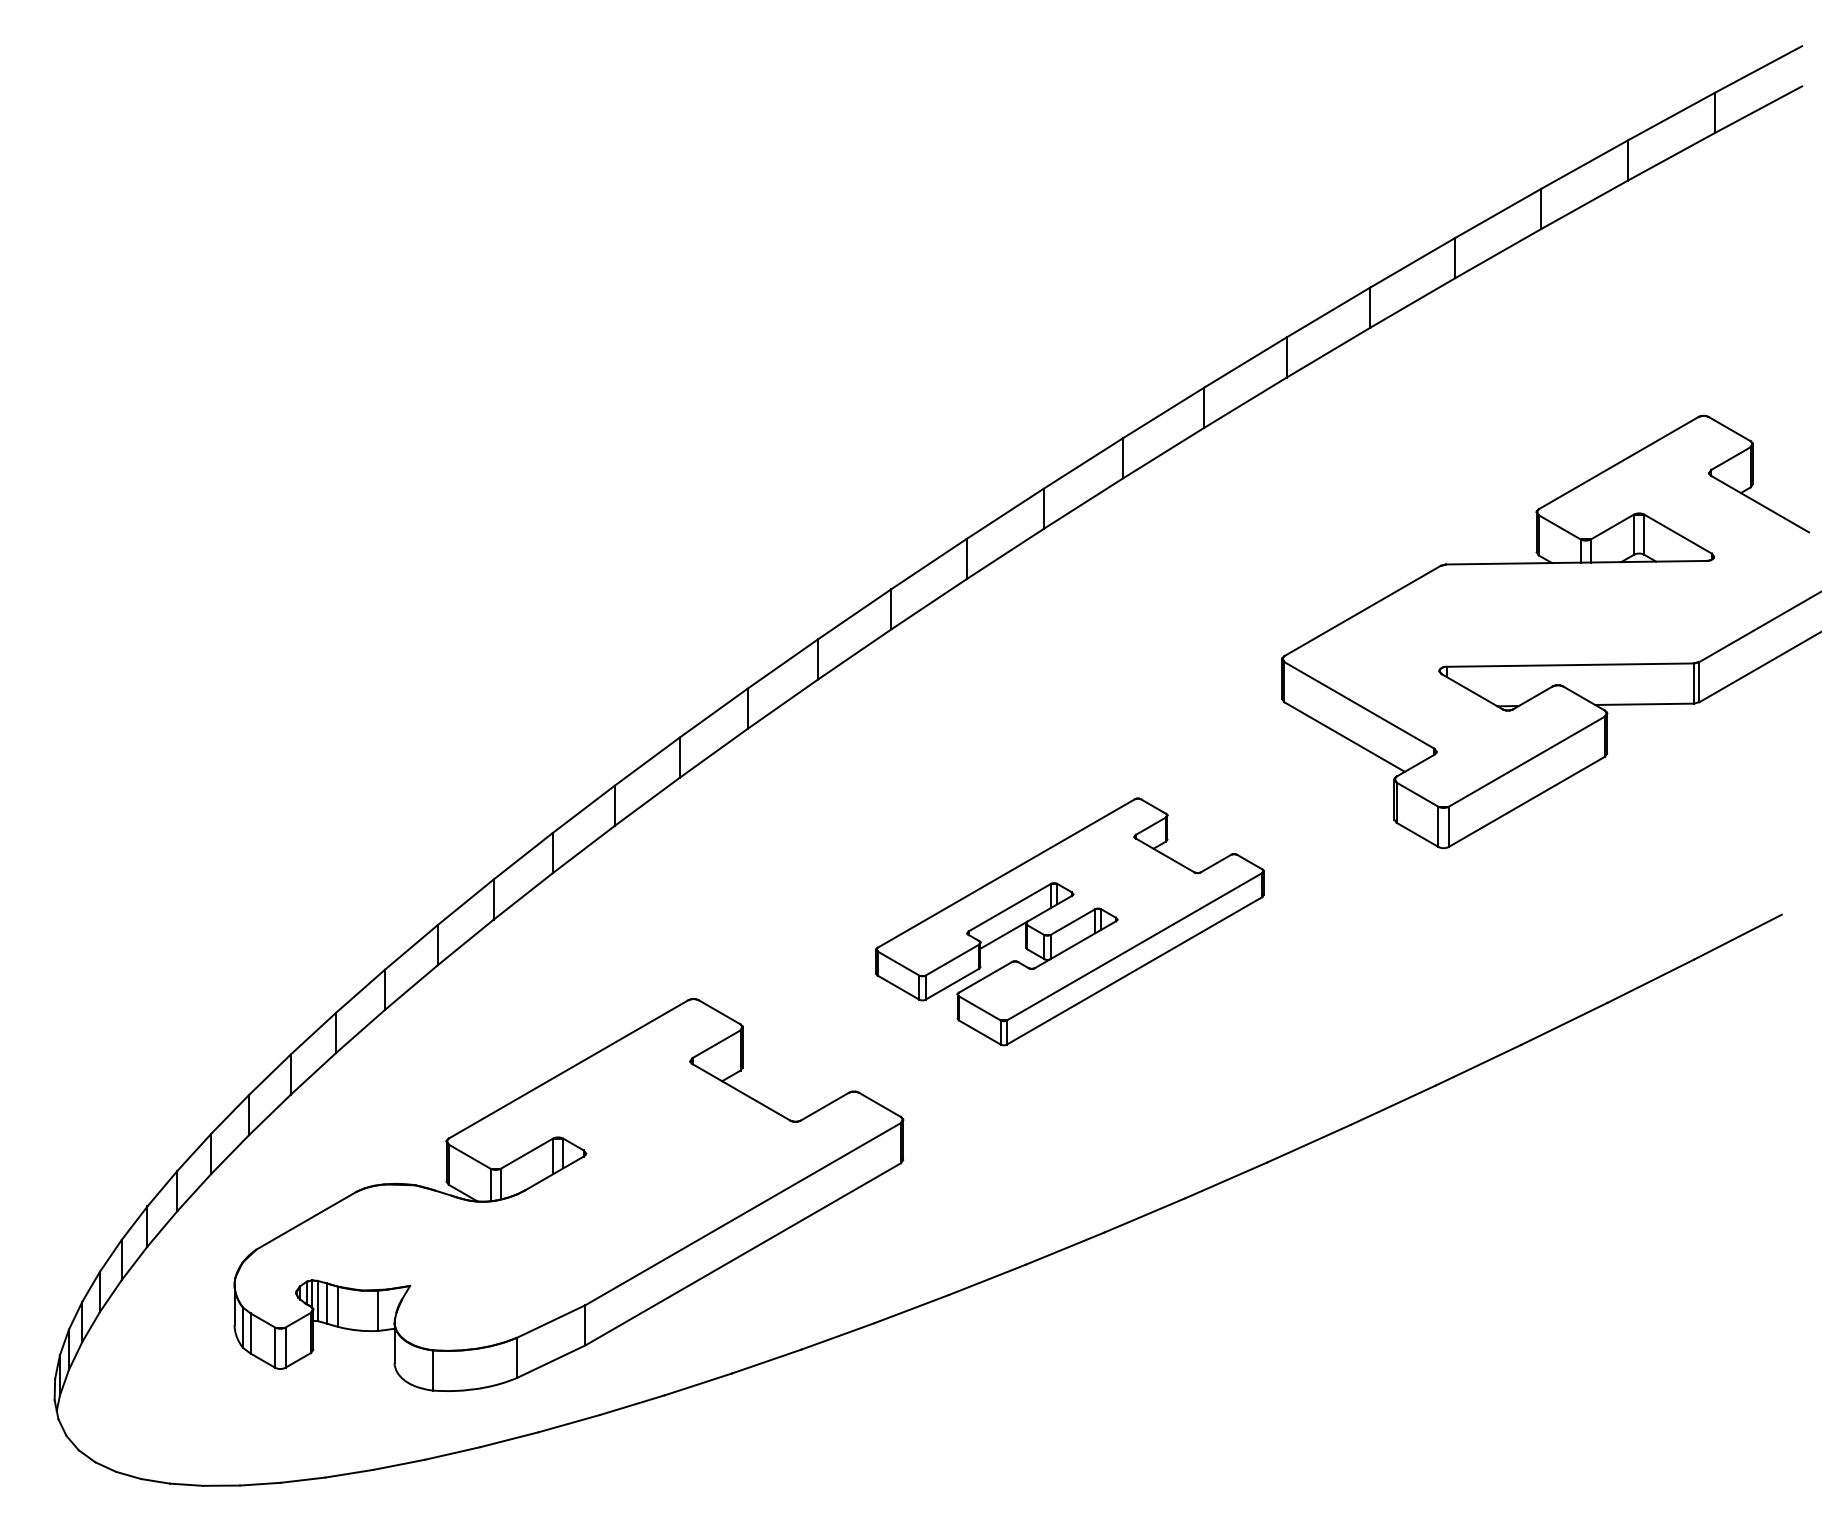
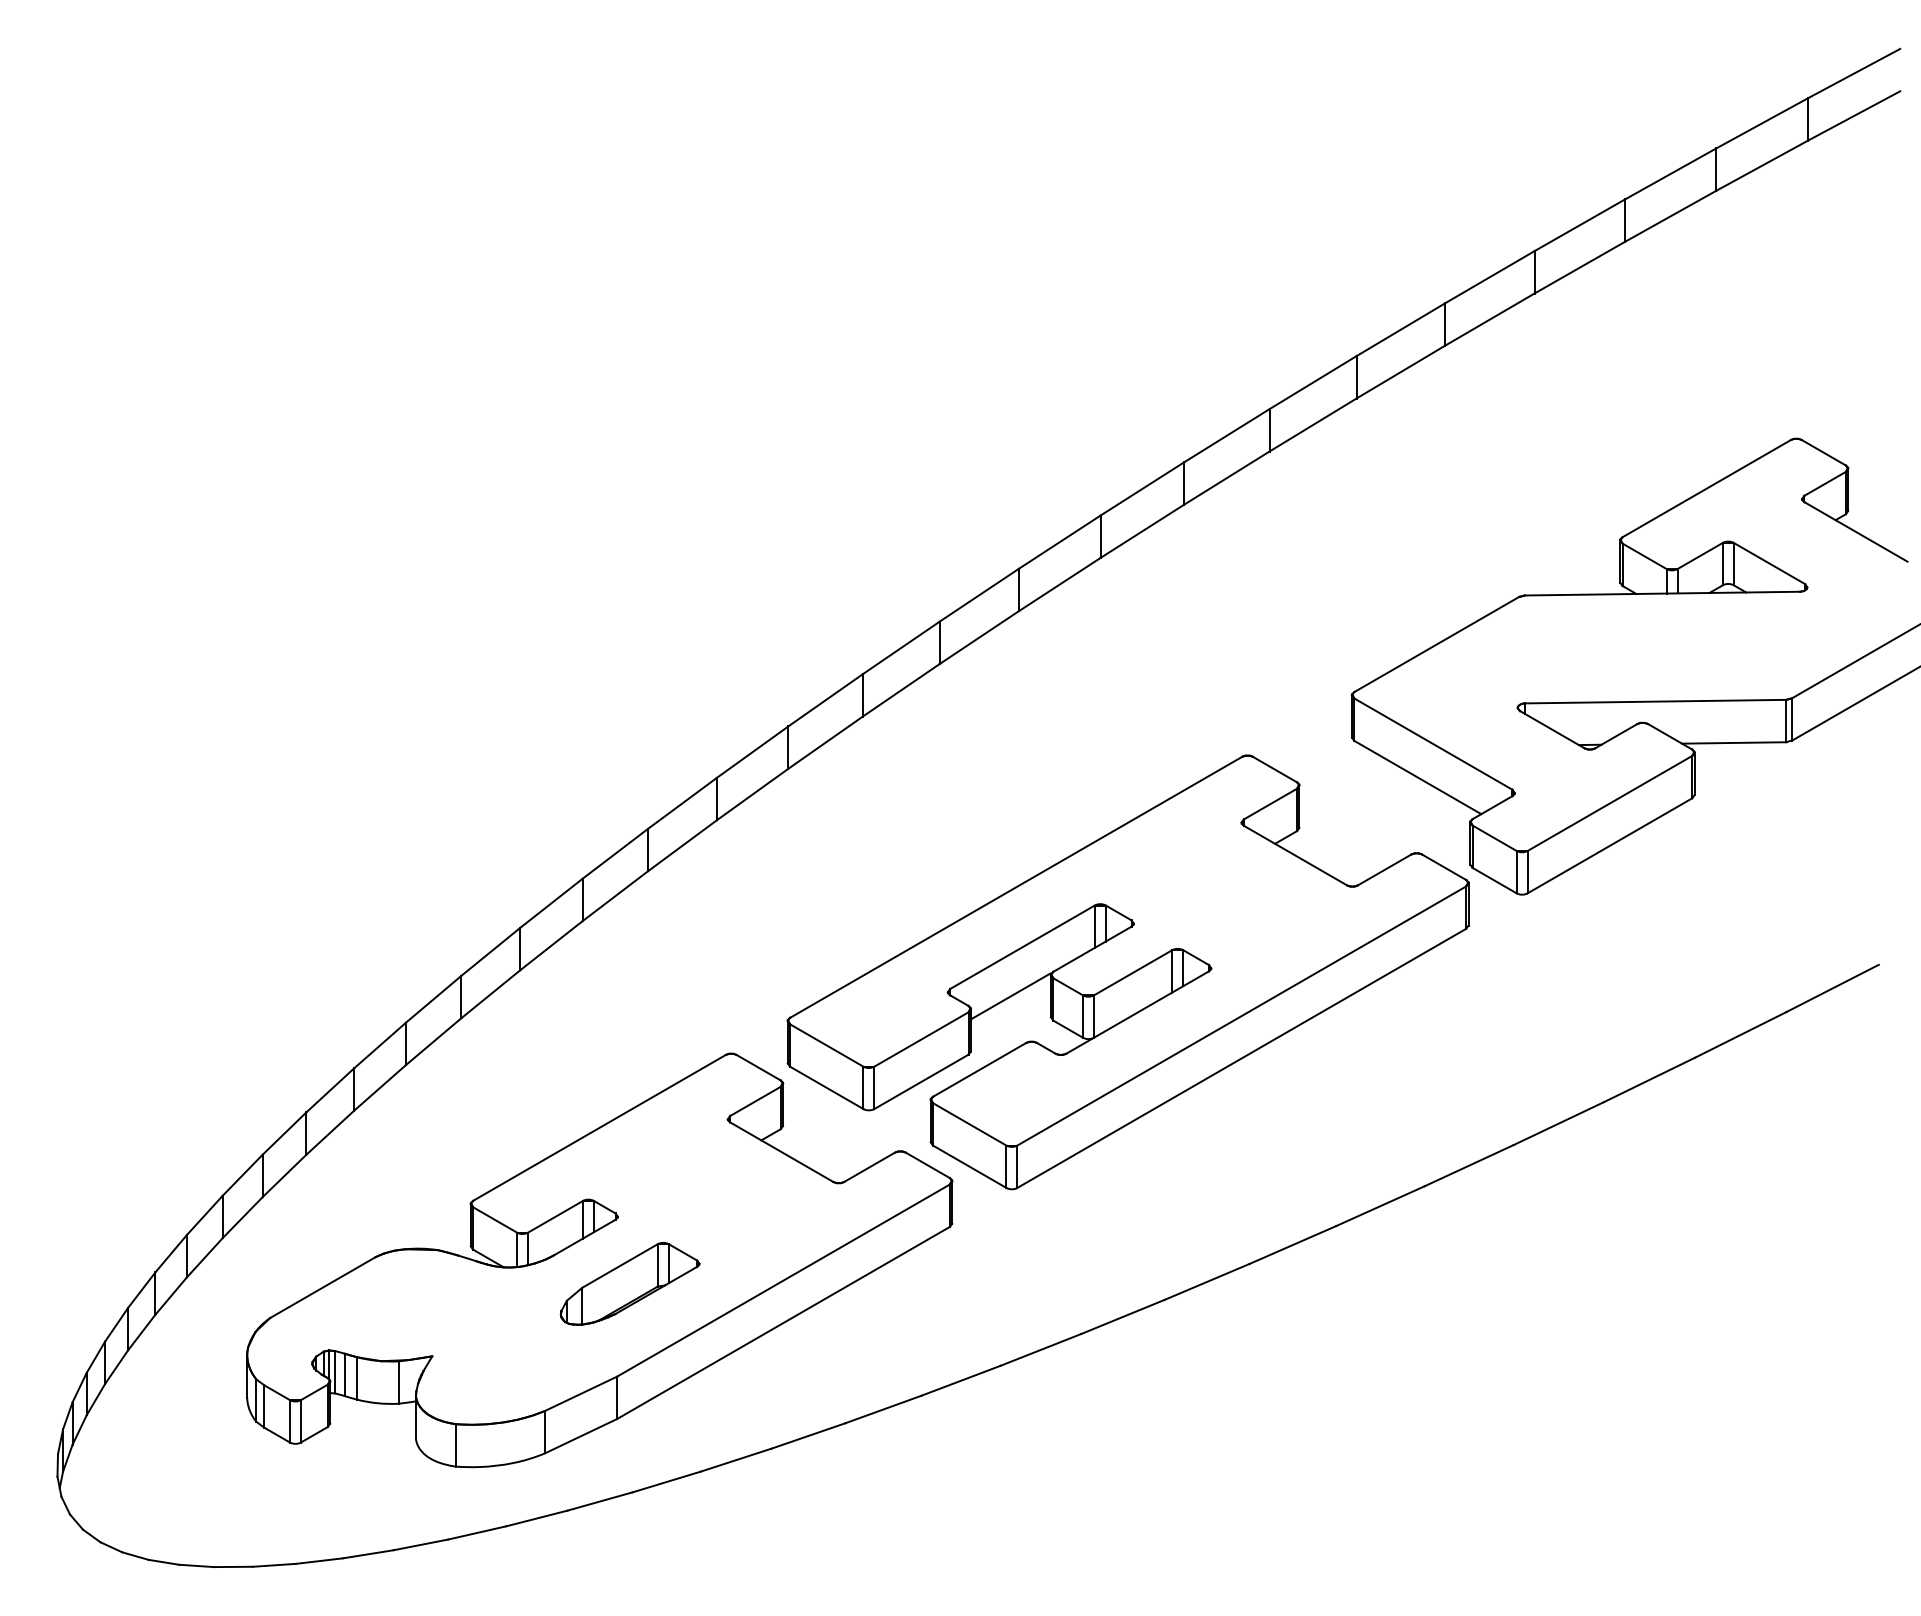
part: (1069, 921) -> (1127, 971), size x1.67
part: (597, 1217) -> (629, 1284), added

